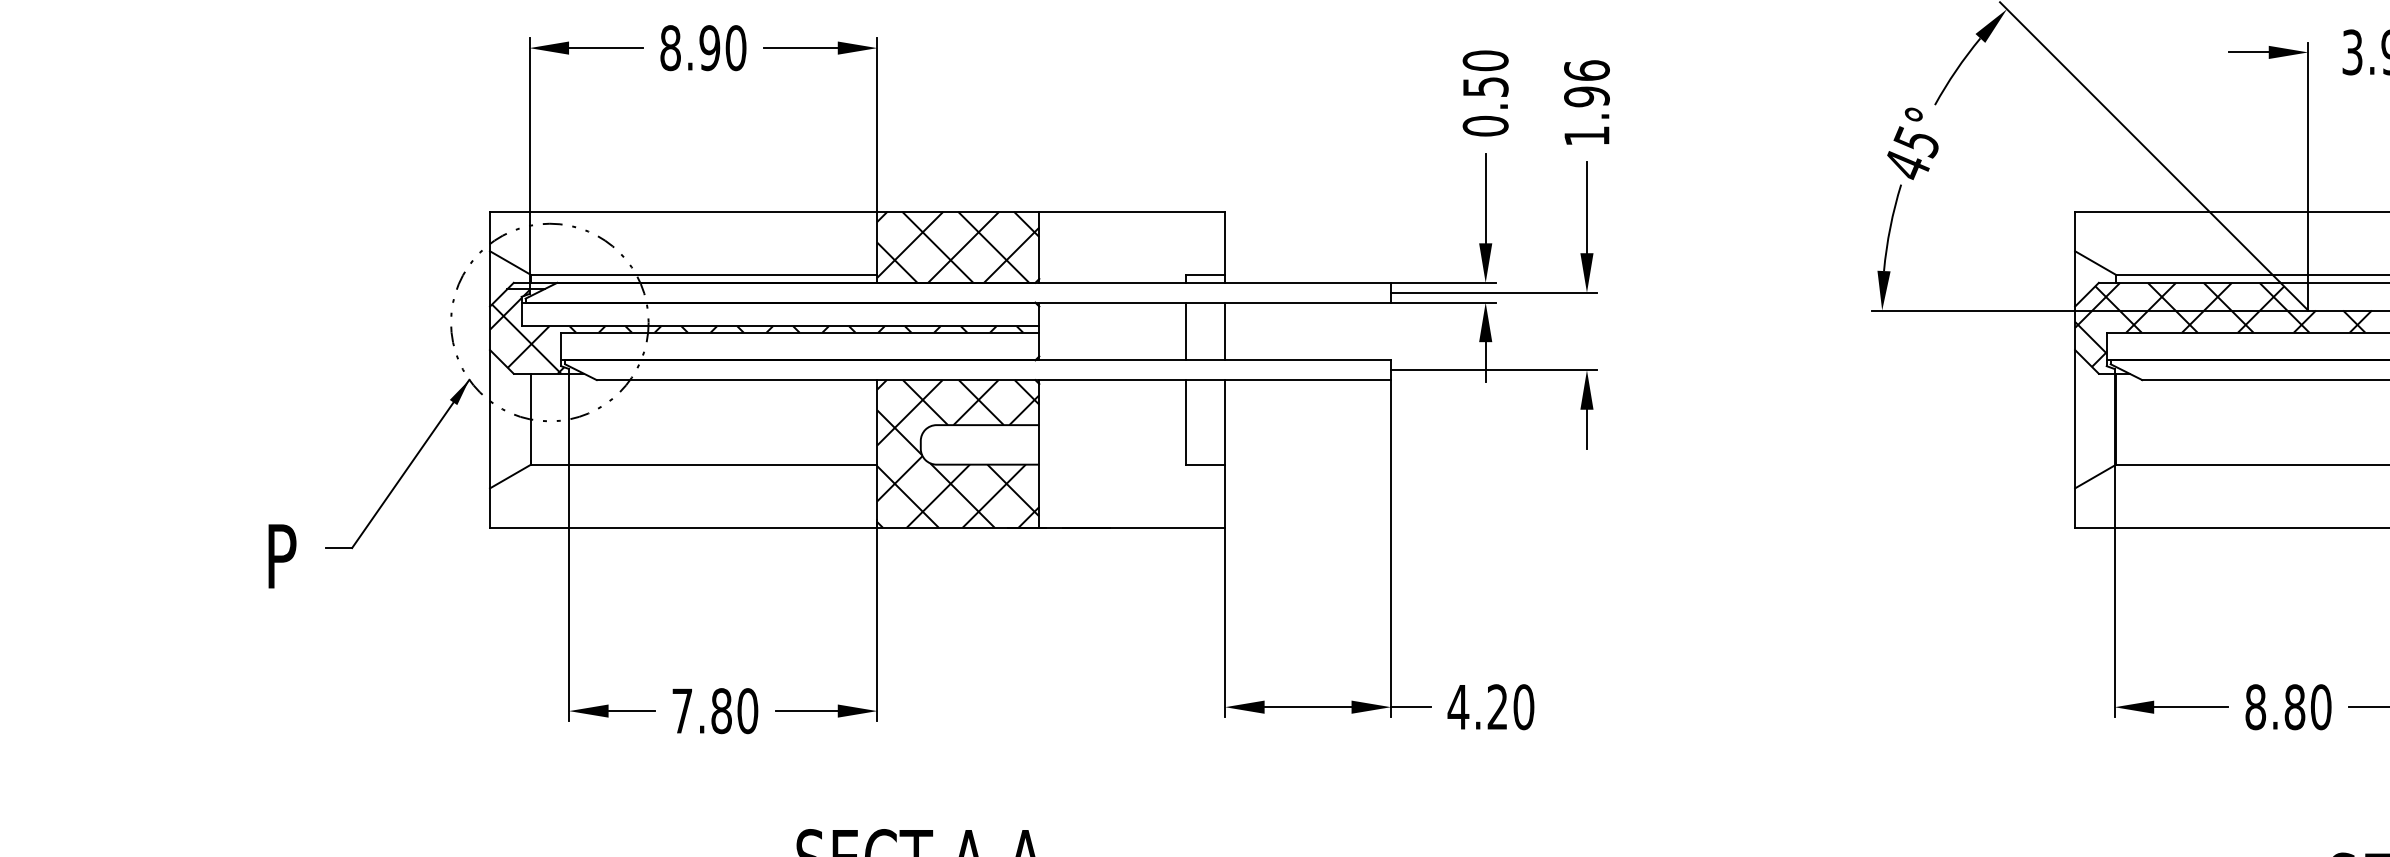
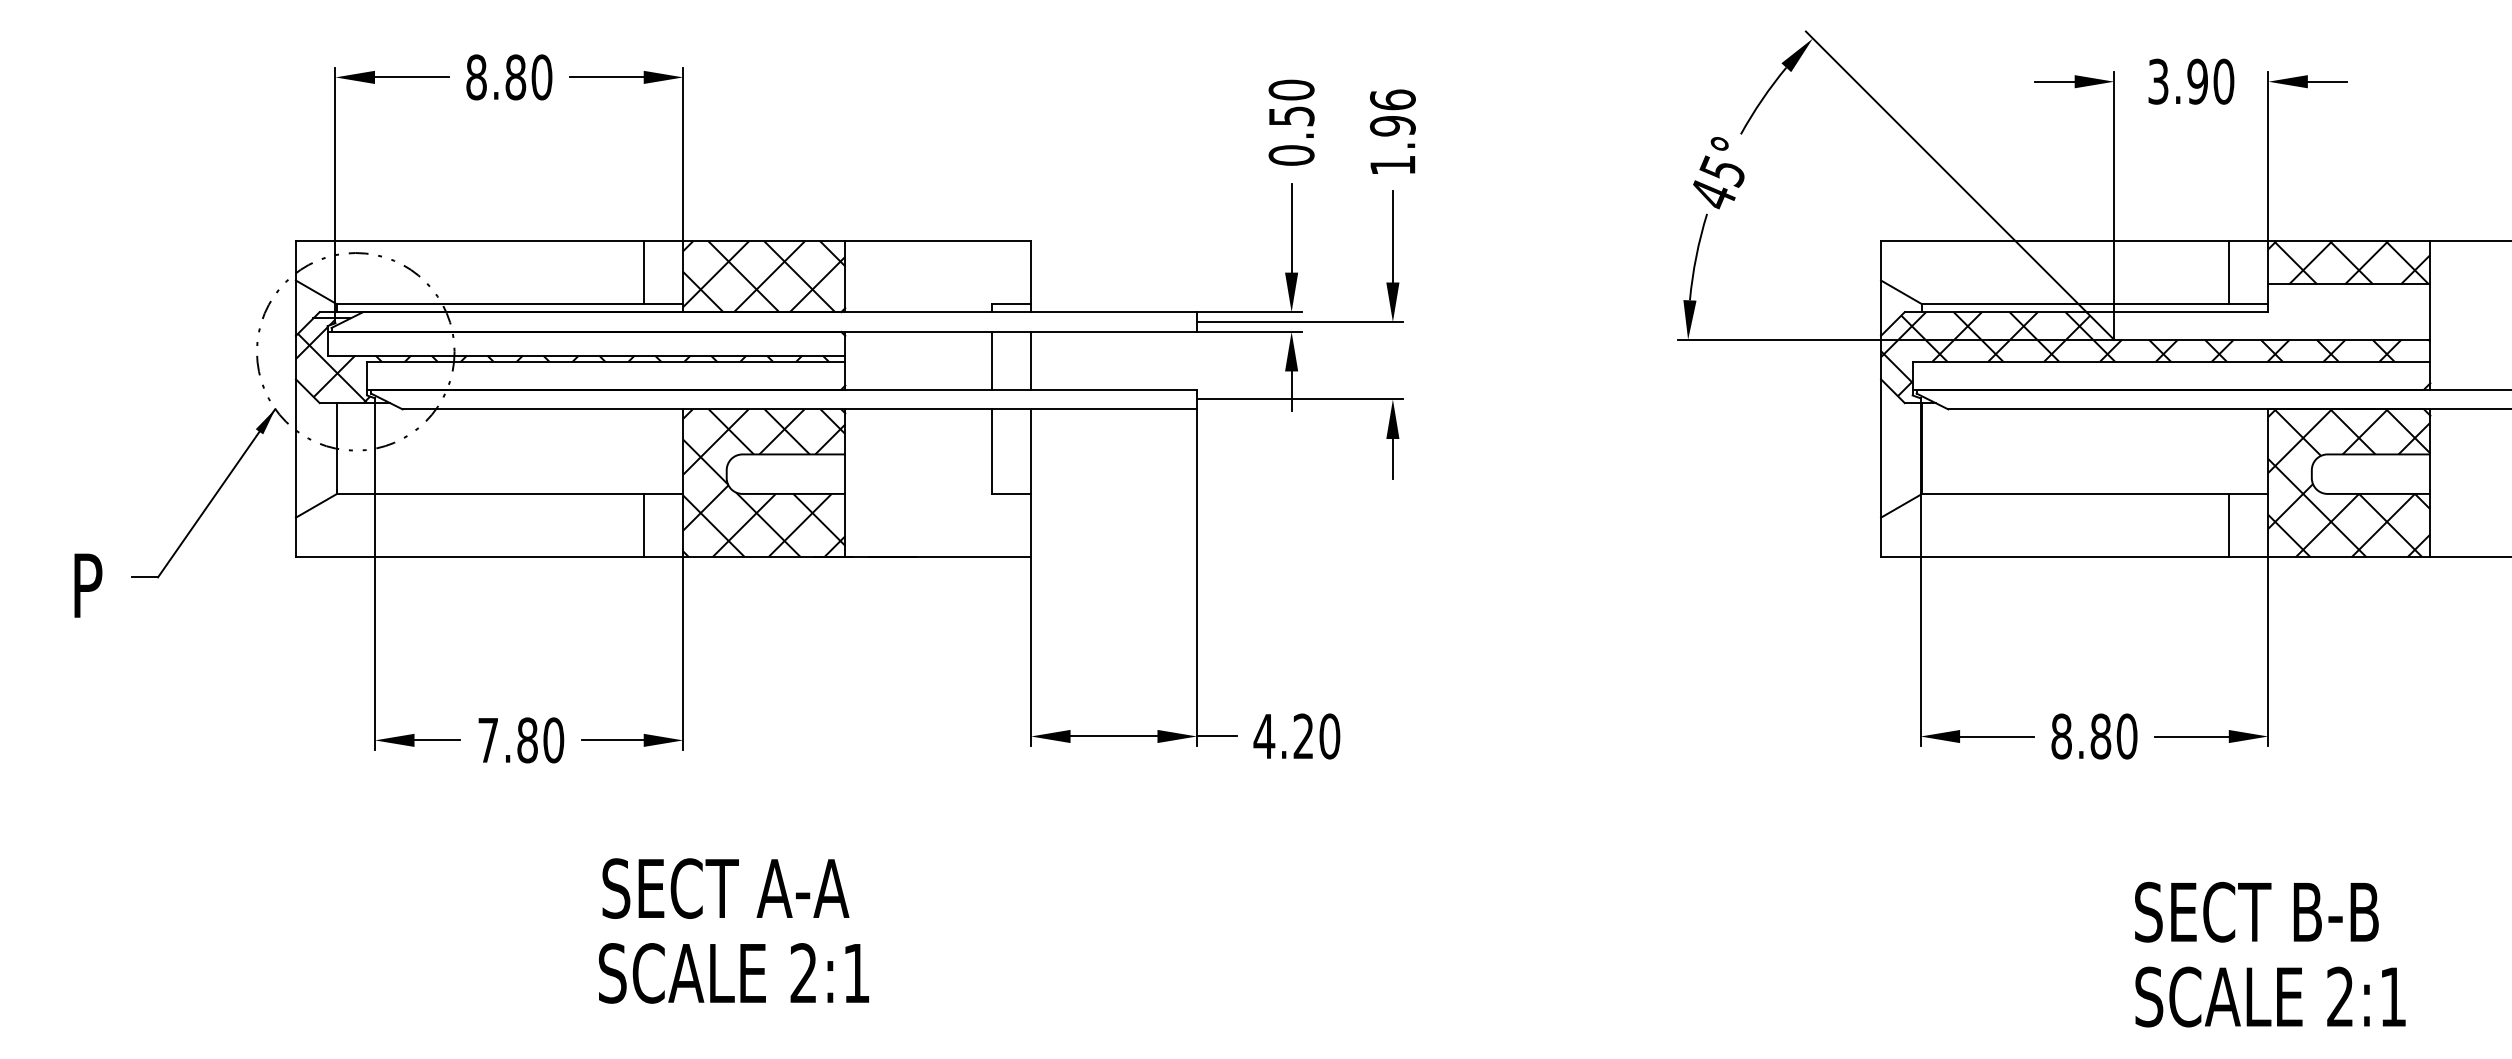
text: (709, 48) -> (515, 77), 8.90 -> 8.80
line: (837, 243) -> (643, 272), added
line: (837, 496) -> (643, 525), added

